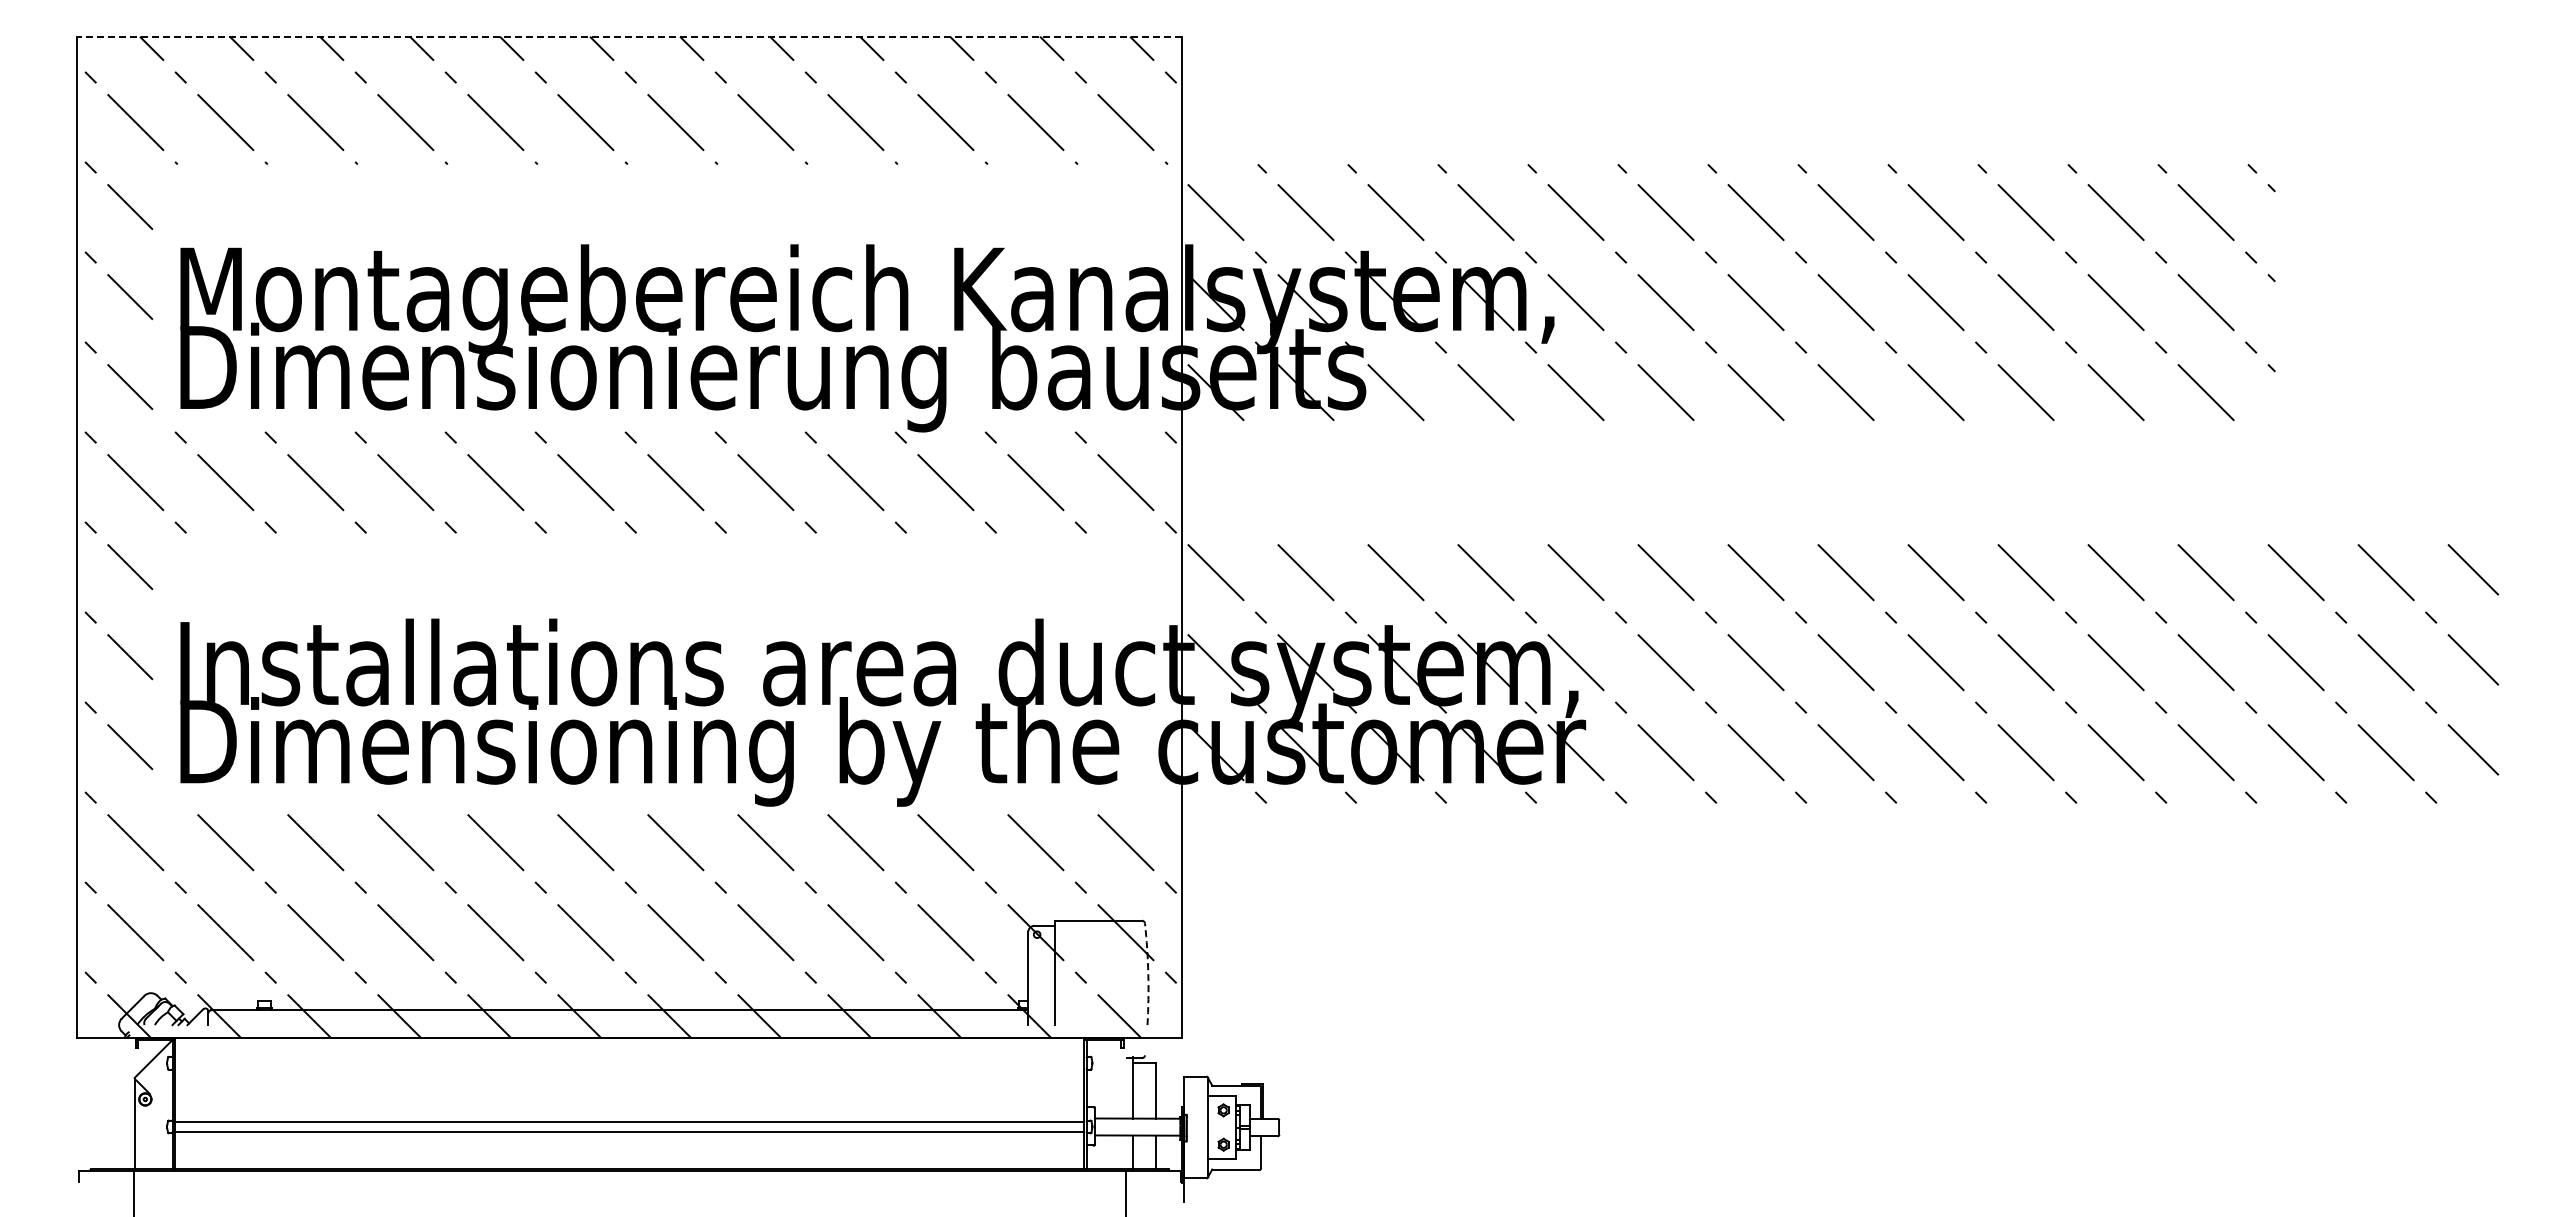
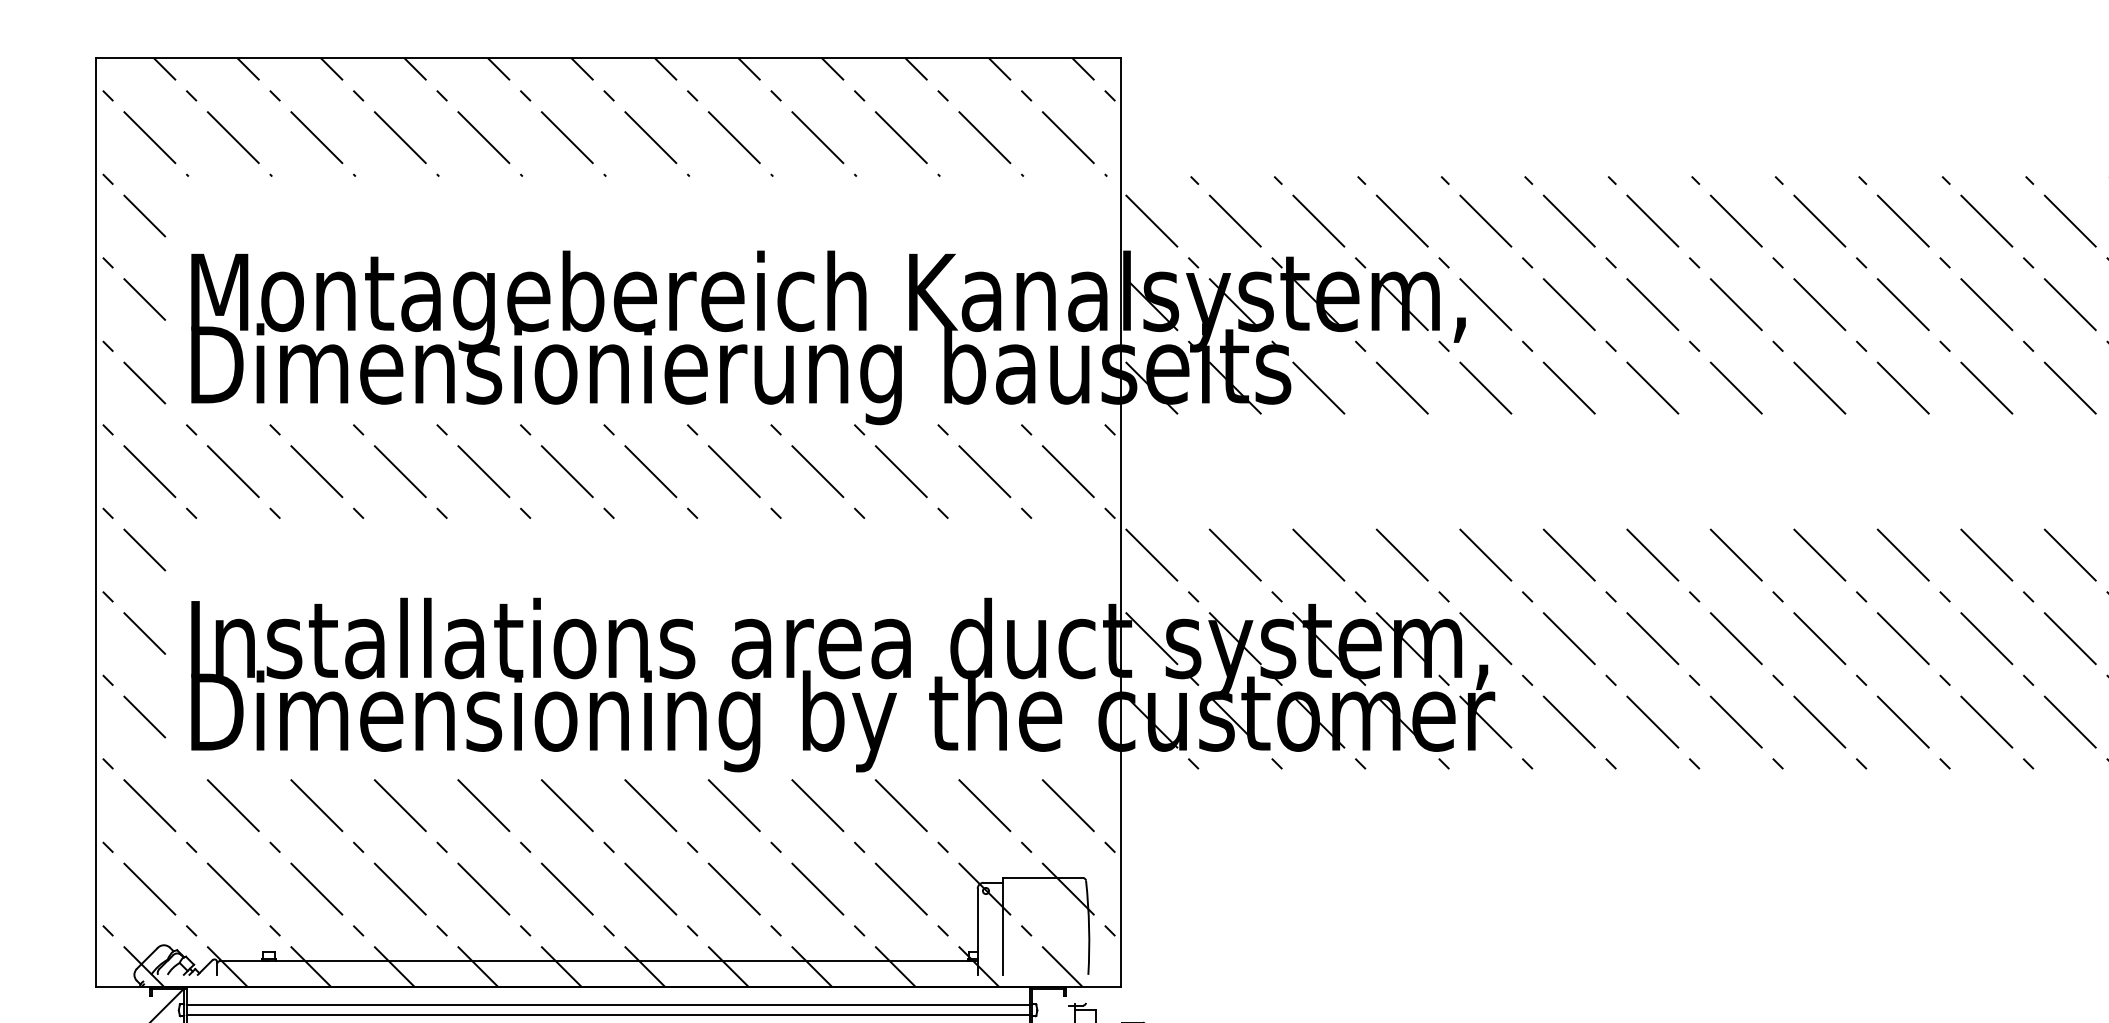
line: (629, 36) -> (607, 57), dashed -> solid
arc: (1148, 974) -> (1089, 927), dashed -> solid
line: (629, 1057) -> (607, 1004), added
line: (629, 1068) -> (607, 1015), added

